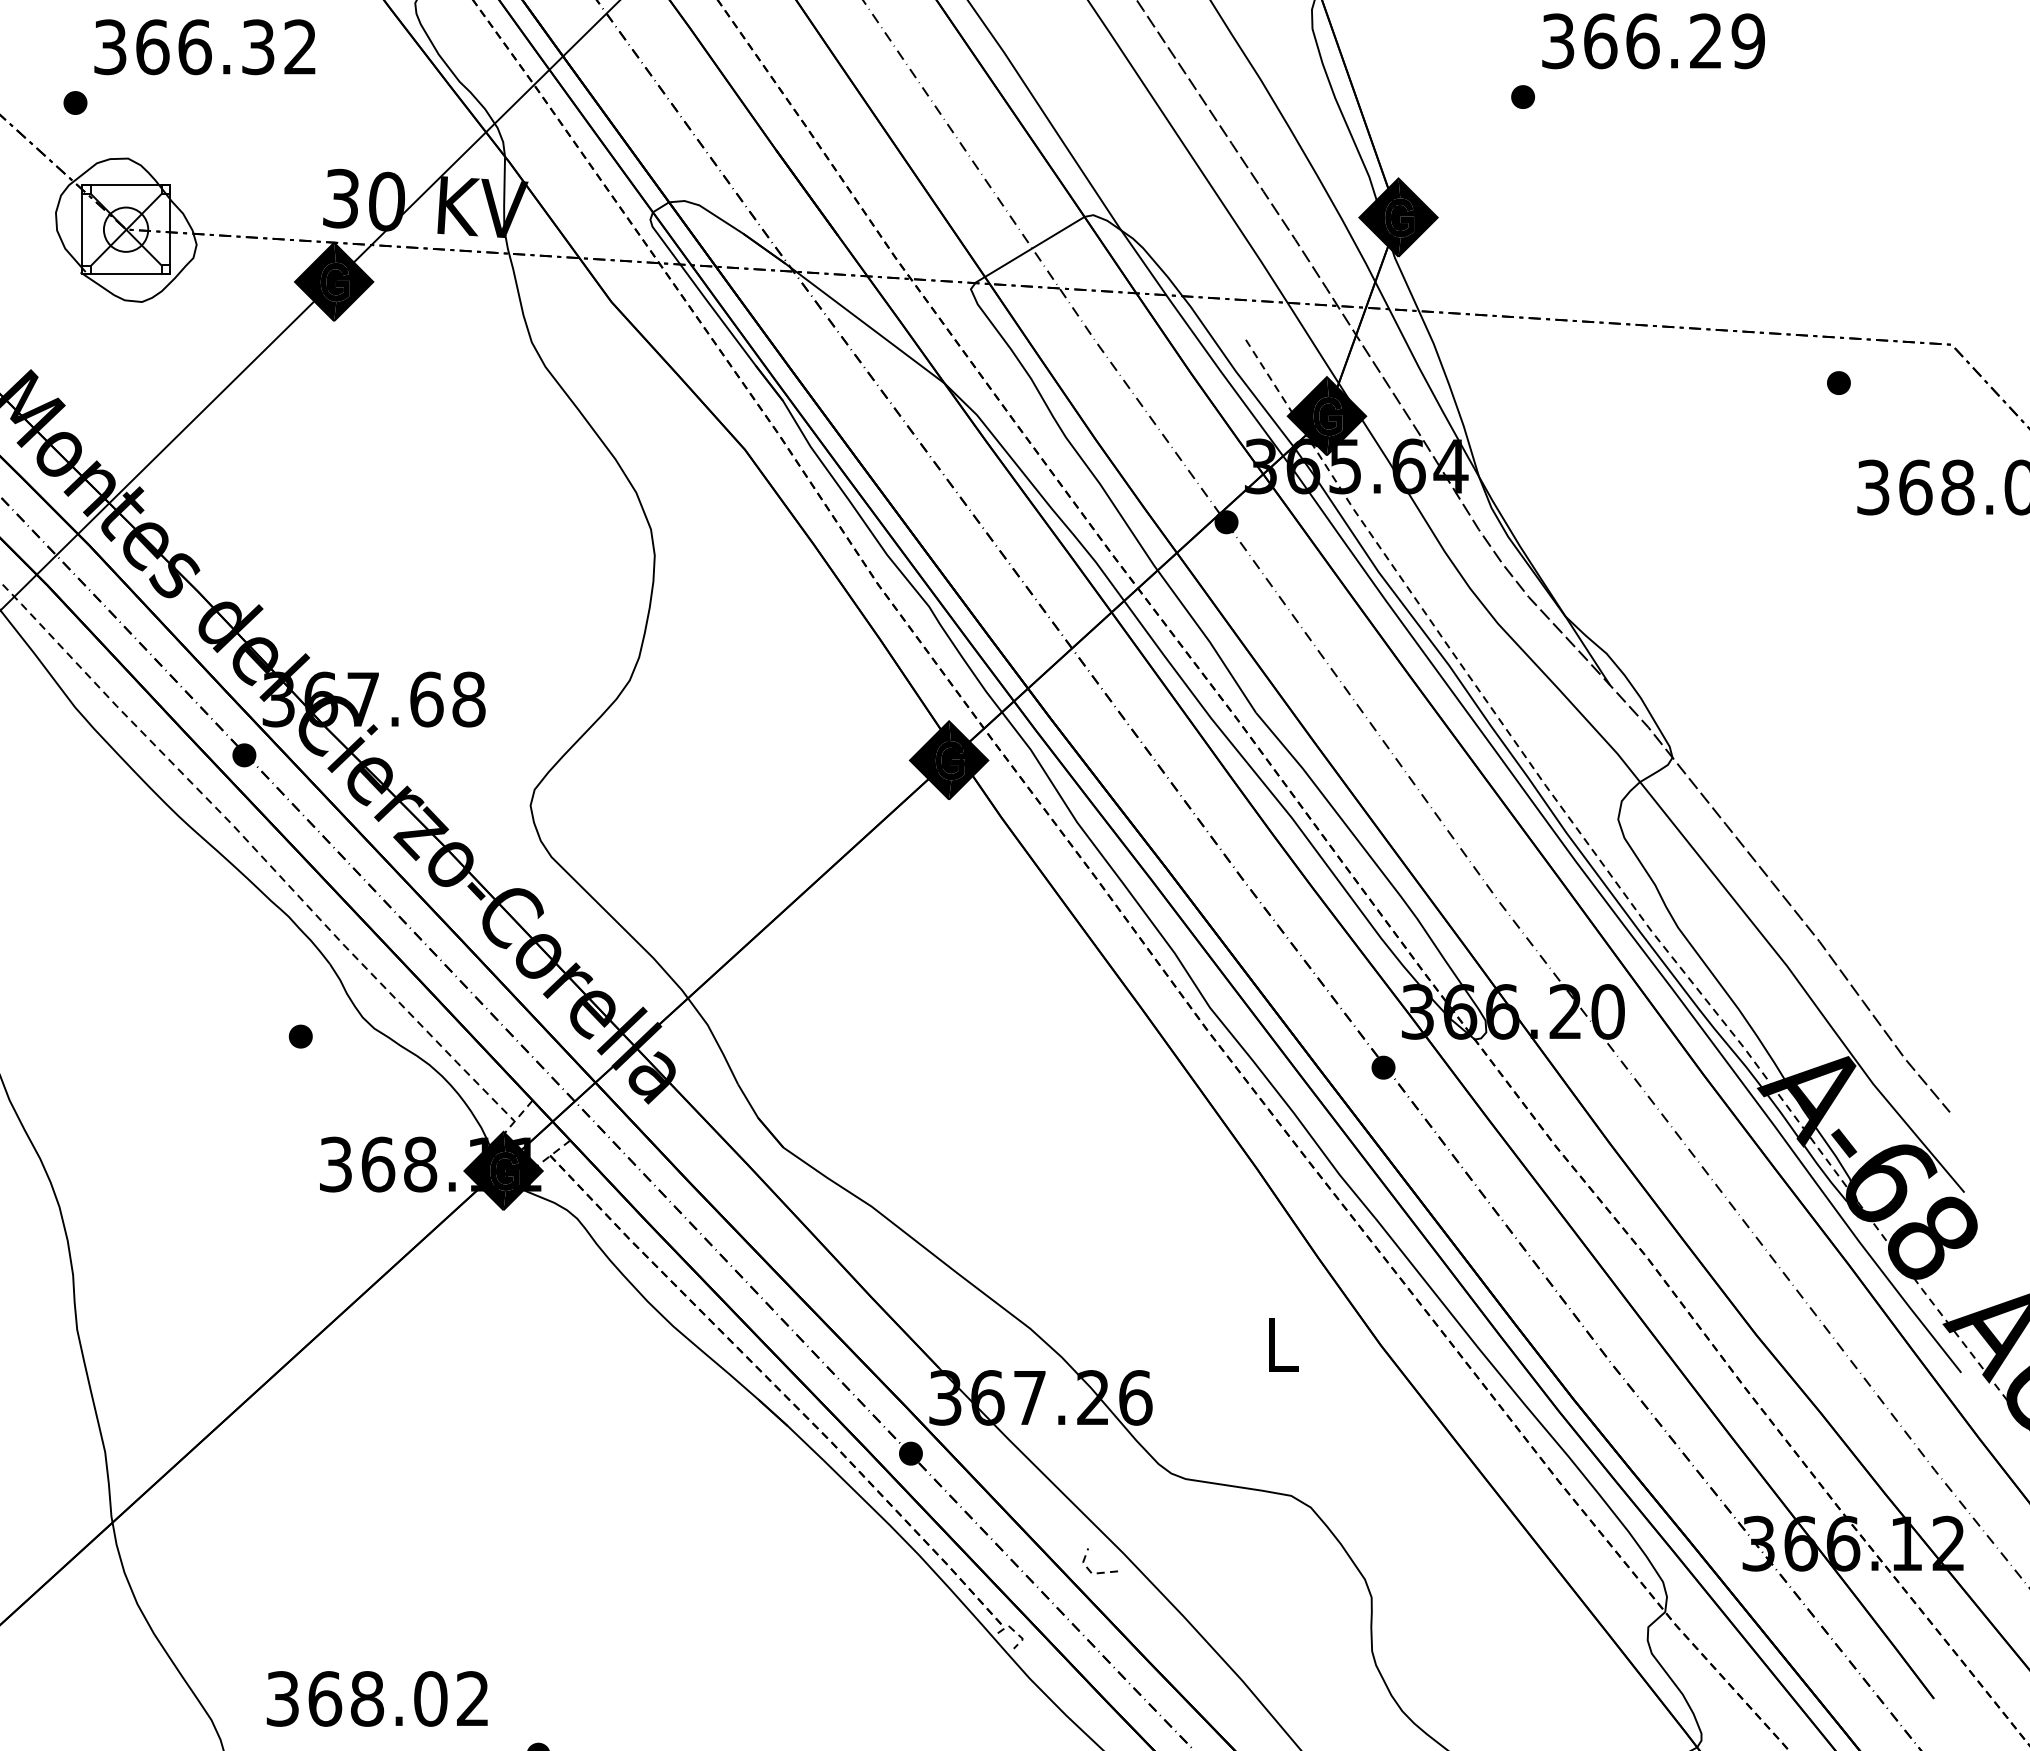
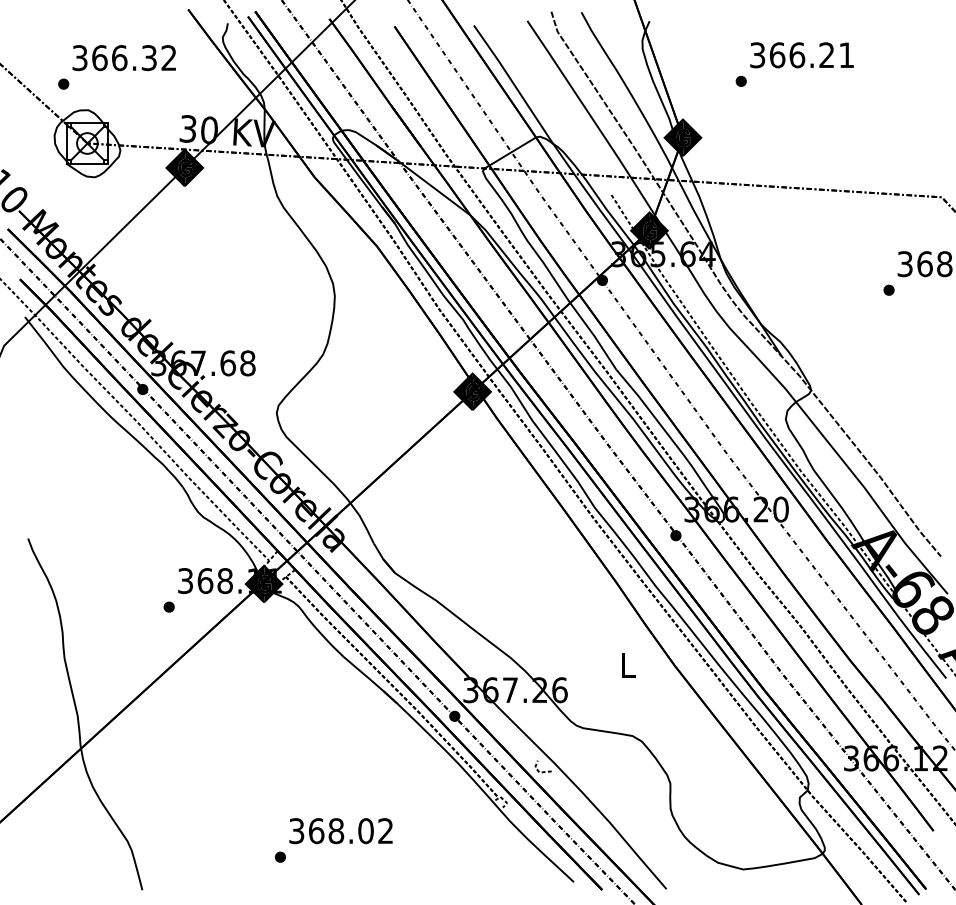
text: (1747, 41) -> (846, 55), 366.29 -> 366.21
part: (1837, 381) -> (888, 289), moved
part: (299, 1035) -> (168, 606), moved
text: (376, 1699) -> (340, 831), moved

